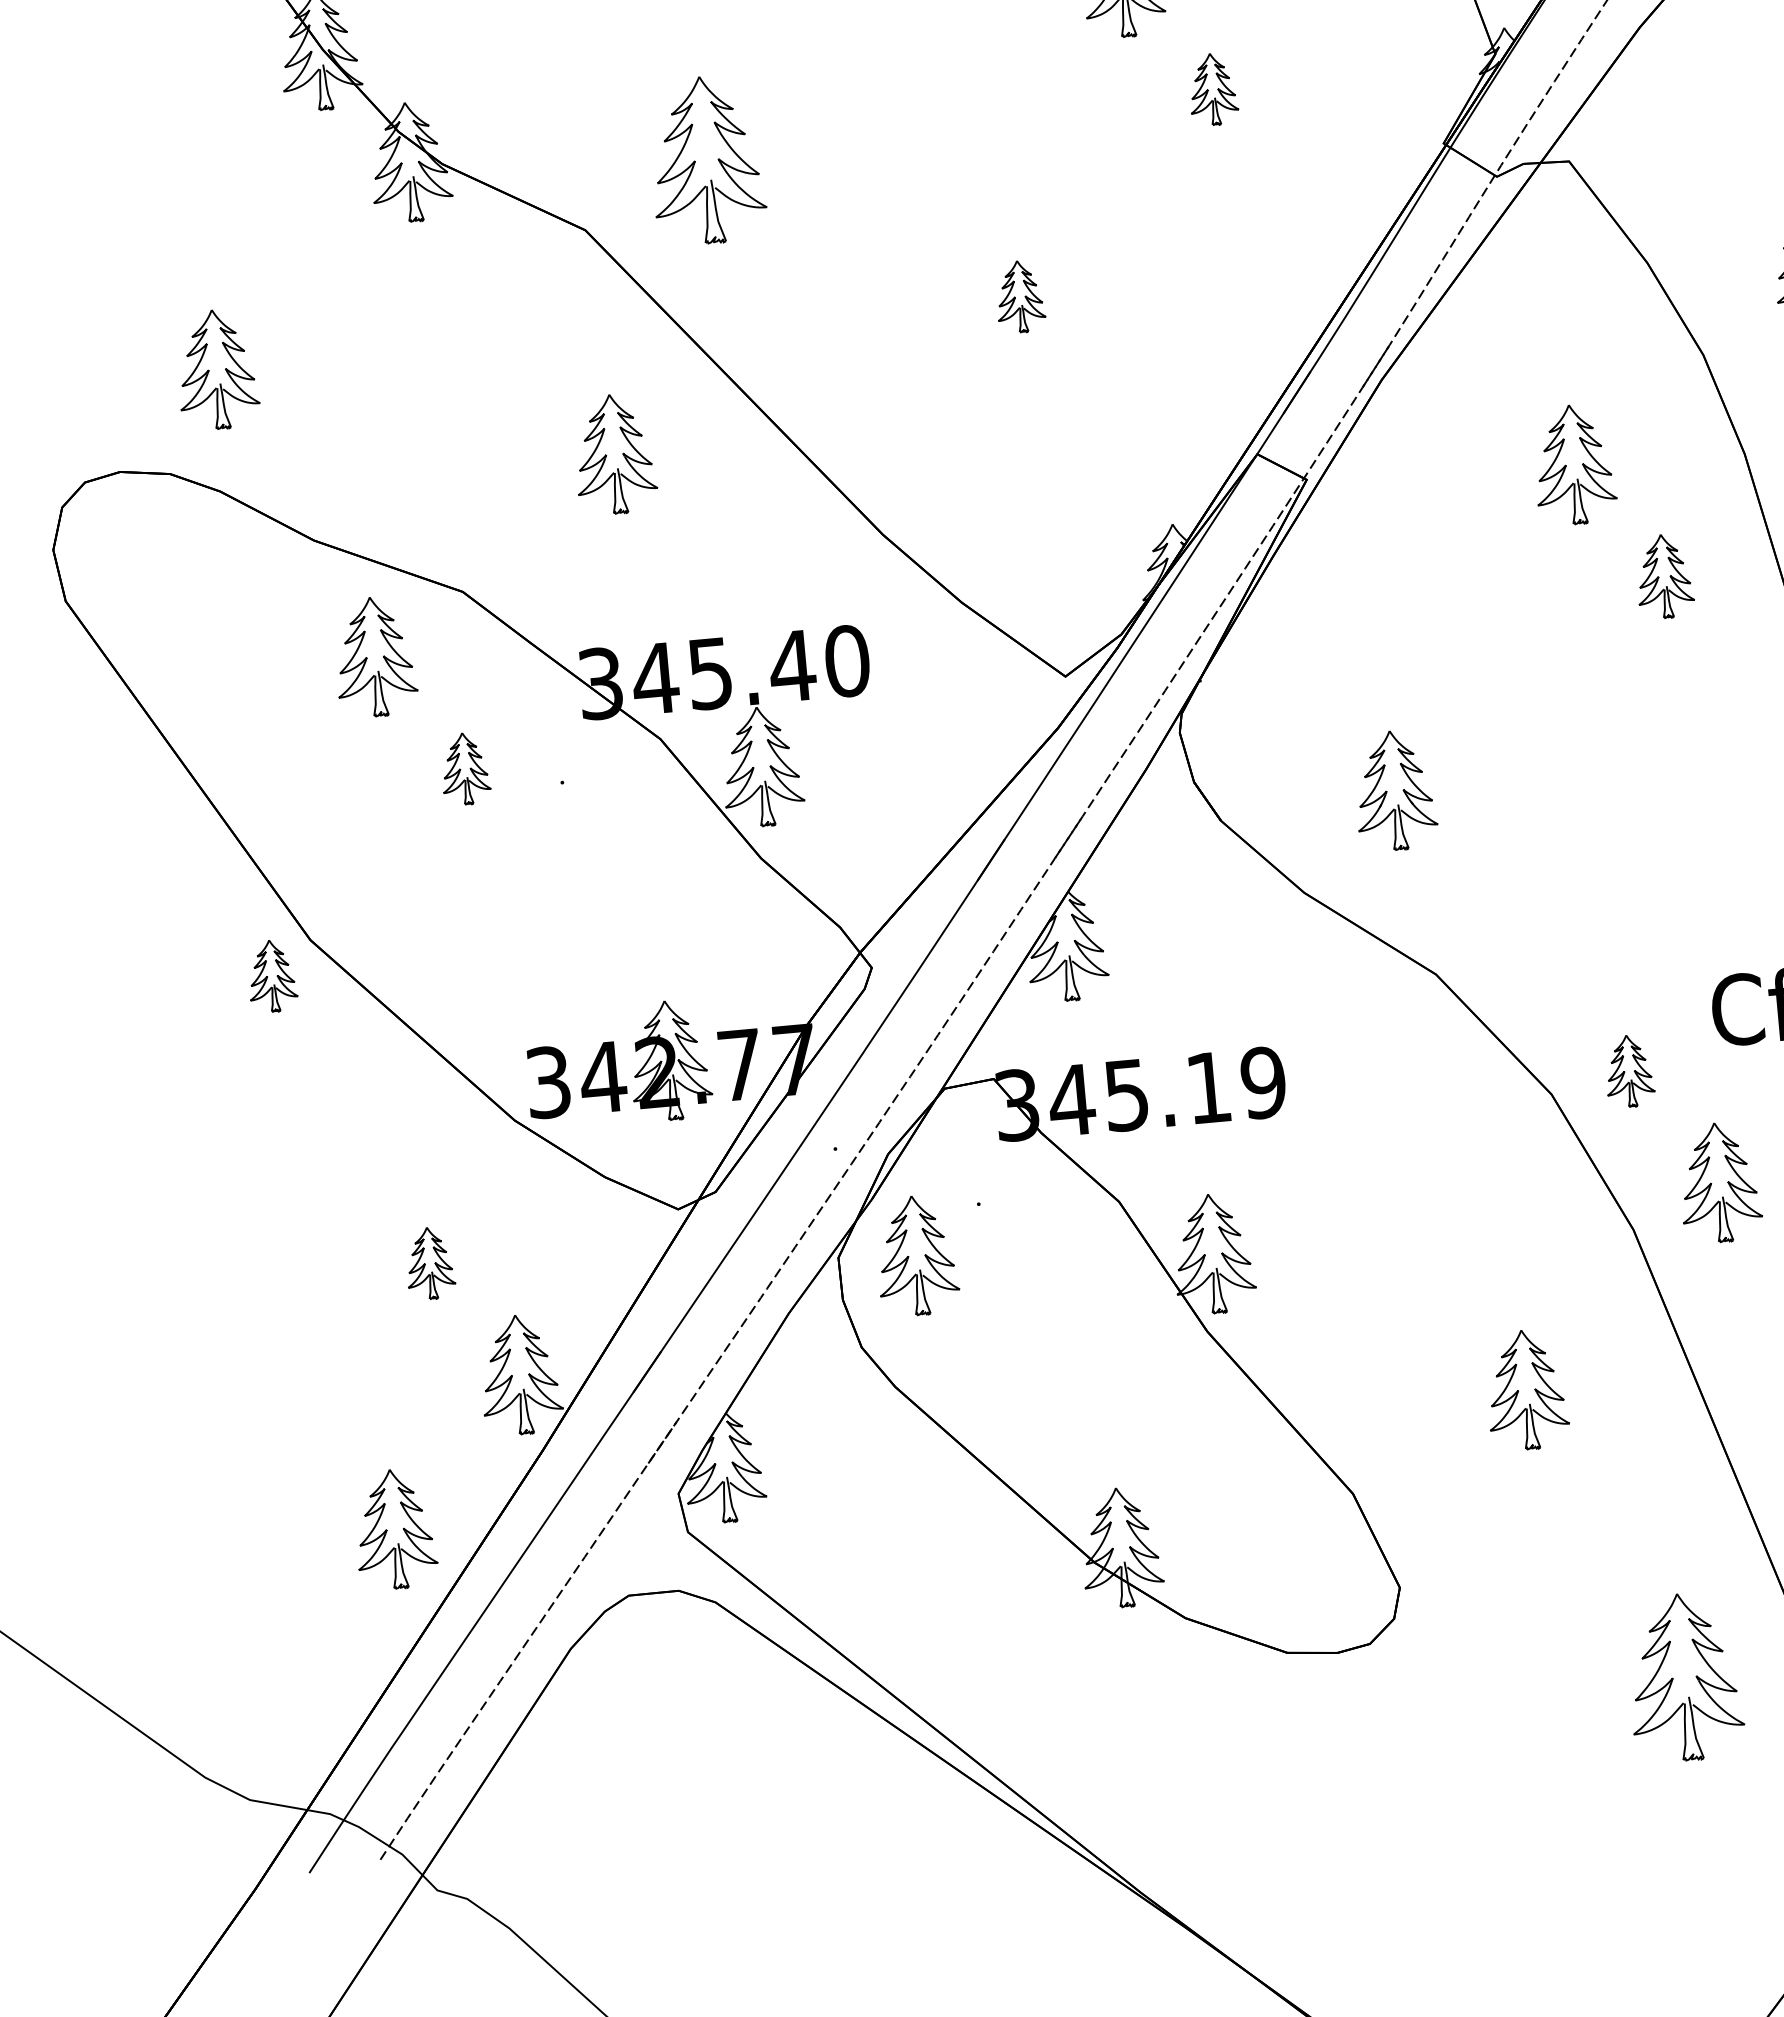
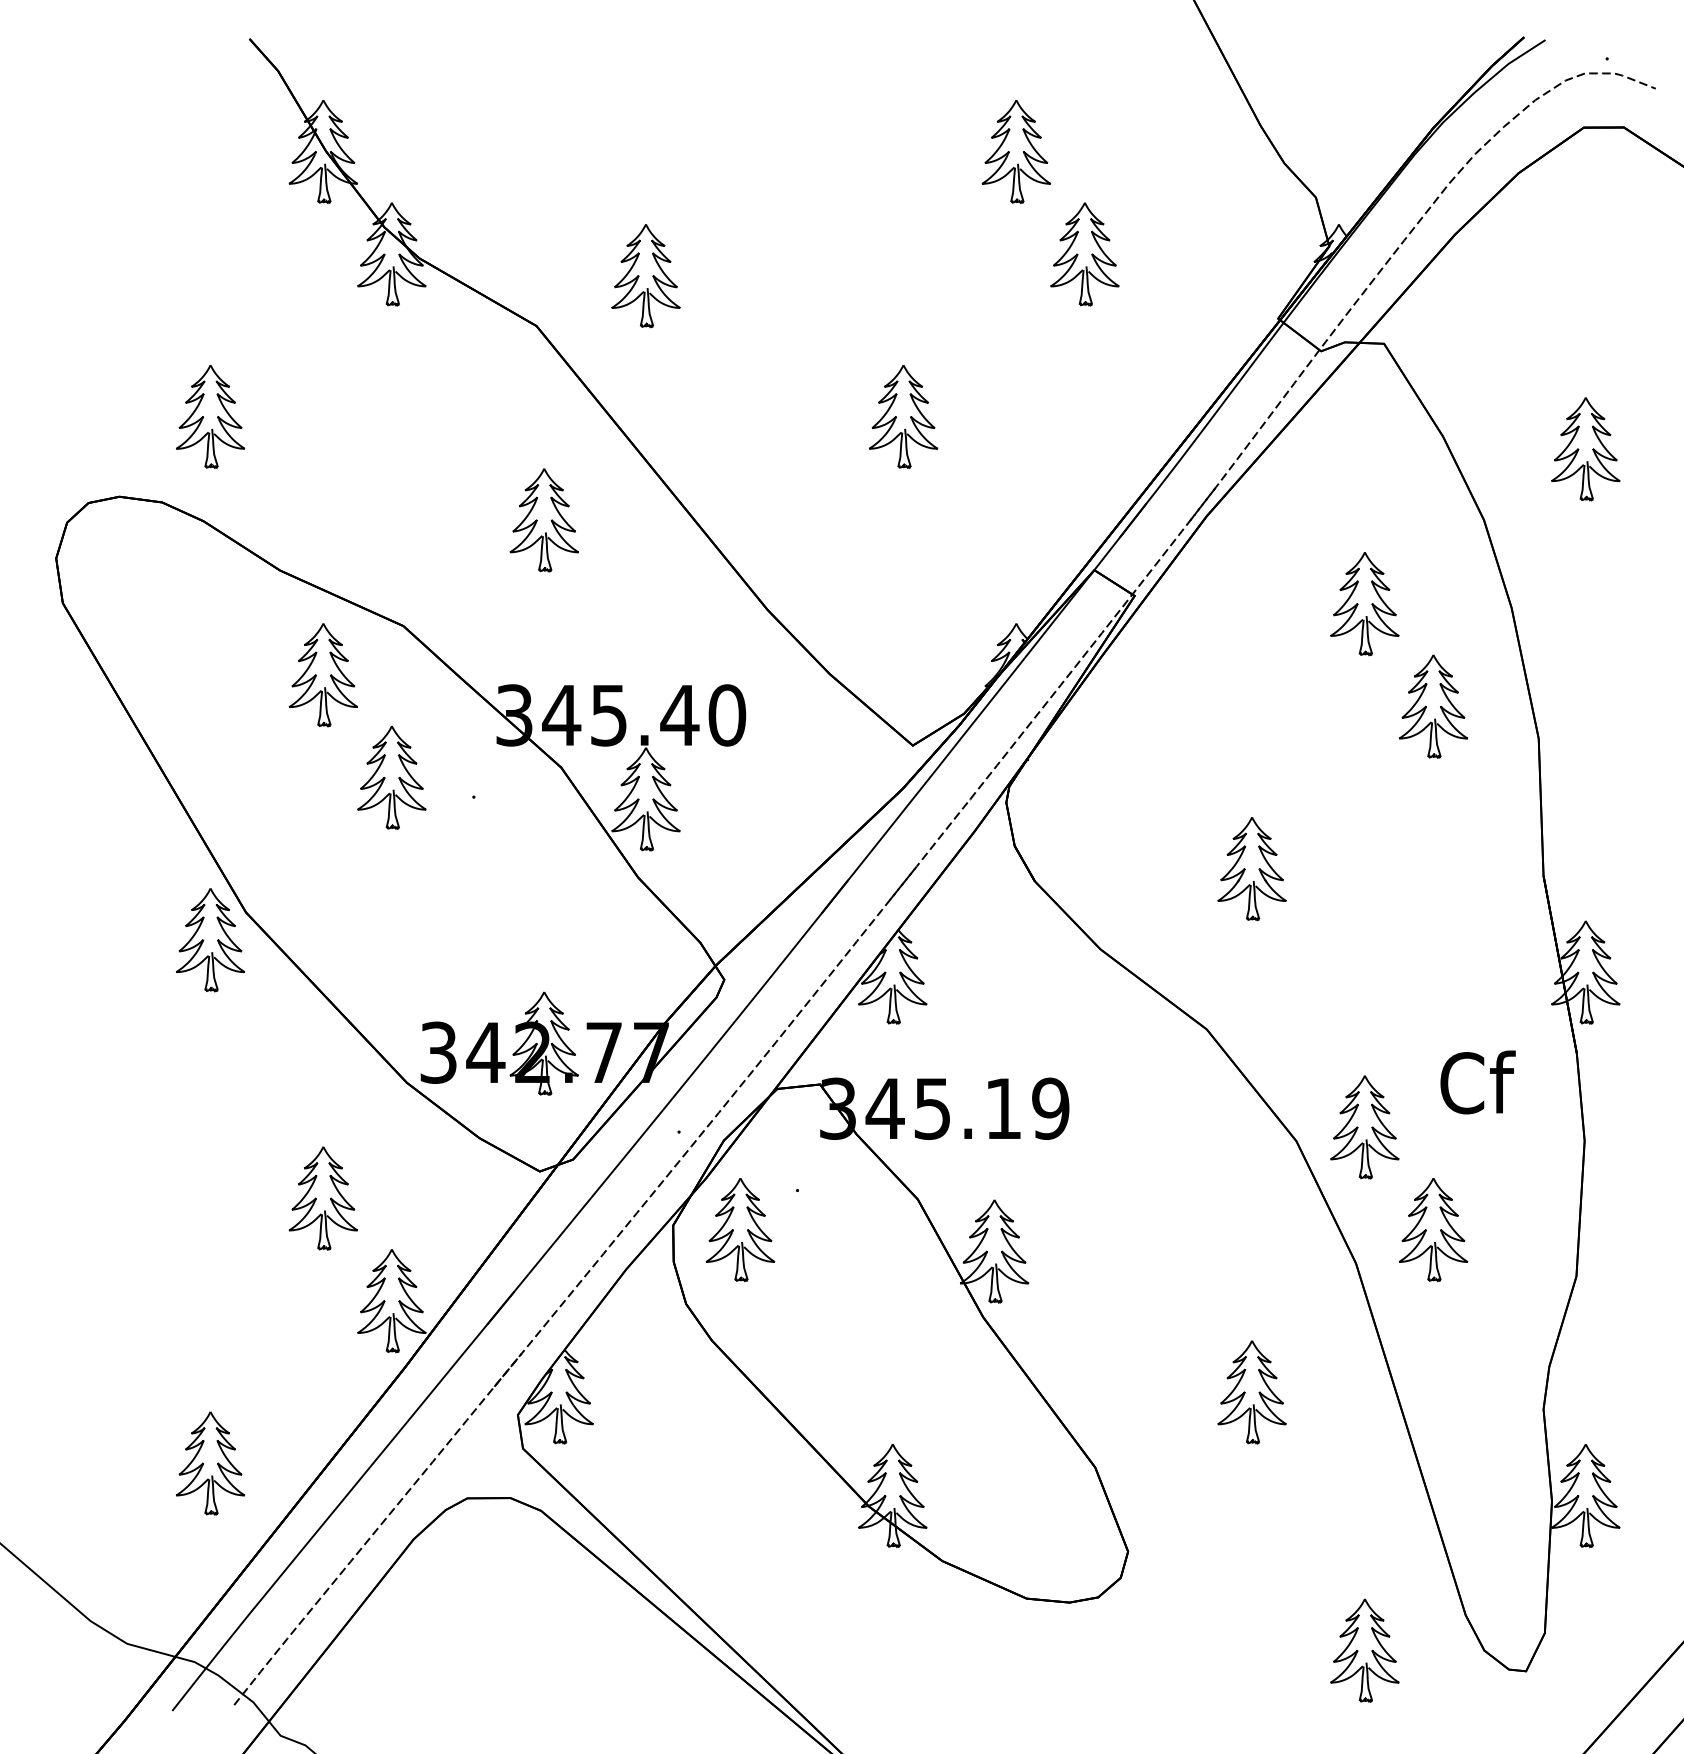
part: (1212, 89) -> (1084, 254), size x1.67
part: (706, 161) -> (645, 276), size x0.71
part: (1019, 296) -> (903, 416), size x1.67
part: (1664, 576) -> (1433, 706), size x1.43
part: (464, 768) -> (391, 777), size x1.67
part: (1394, 791) -> (1251, 869), moved
part: (272, 976) -> (210, 940), size x1.67
part: (1628, 1071) -> (1364, 1127), size x1.67
part: (429, 1263) -> (322, 1198), size x1.67
part: (395, 1529) -> (210, 1463), moved
part: (1684, 1677) -> (1364, 1650), size x0.71

